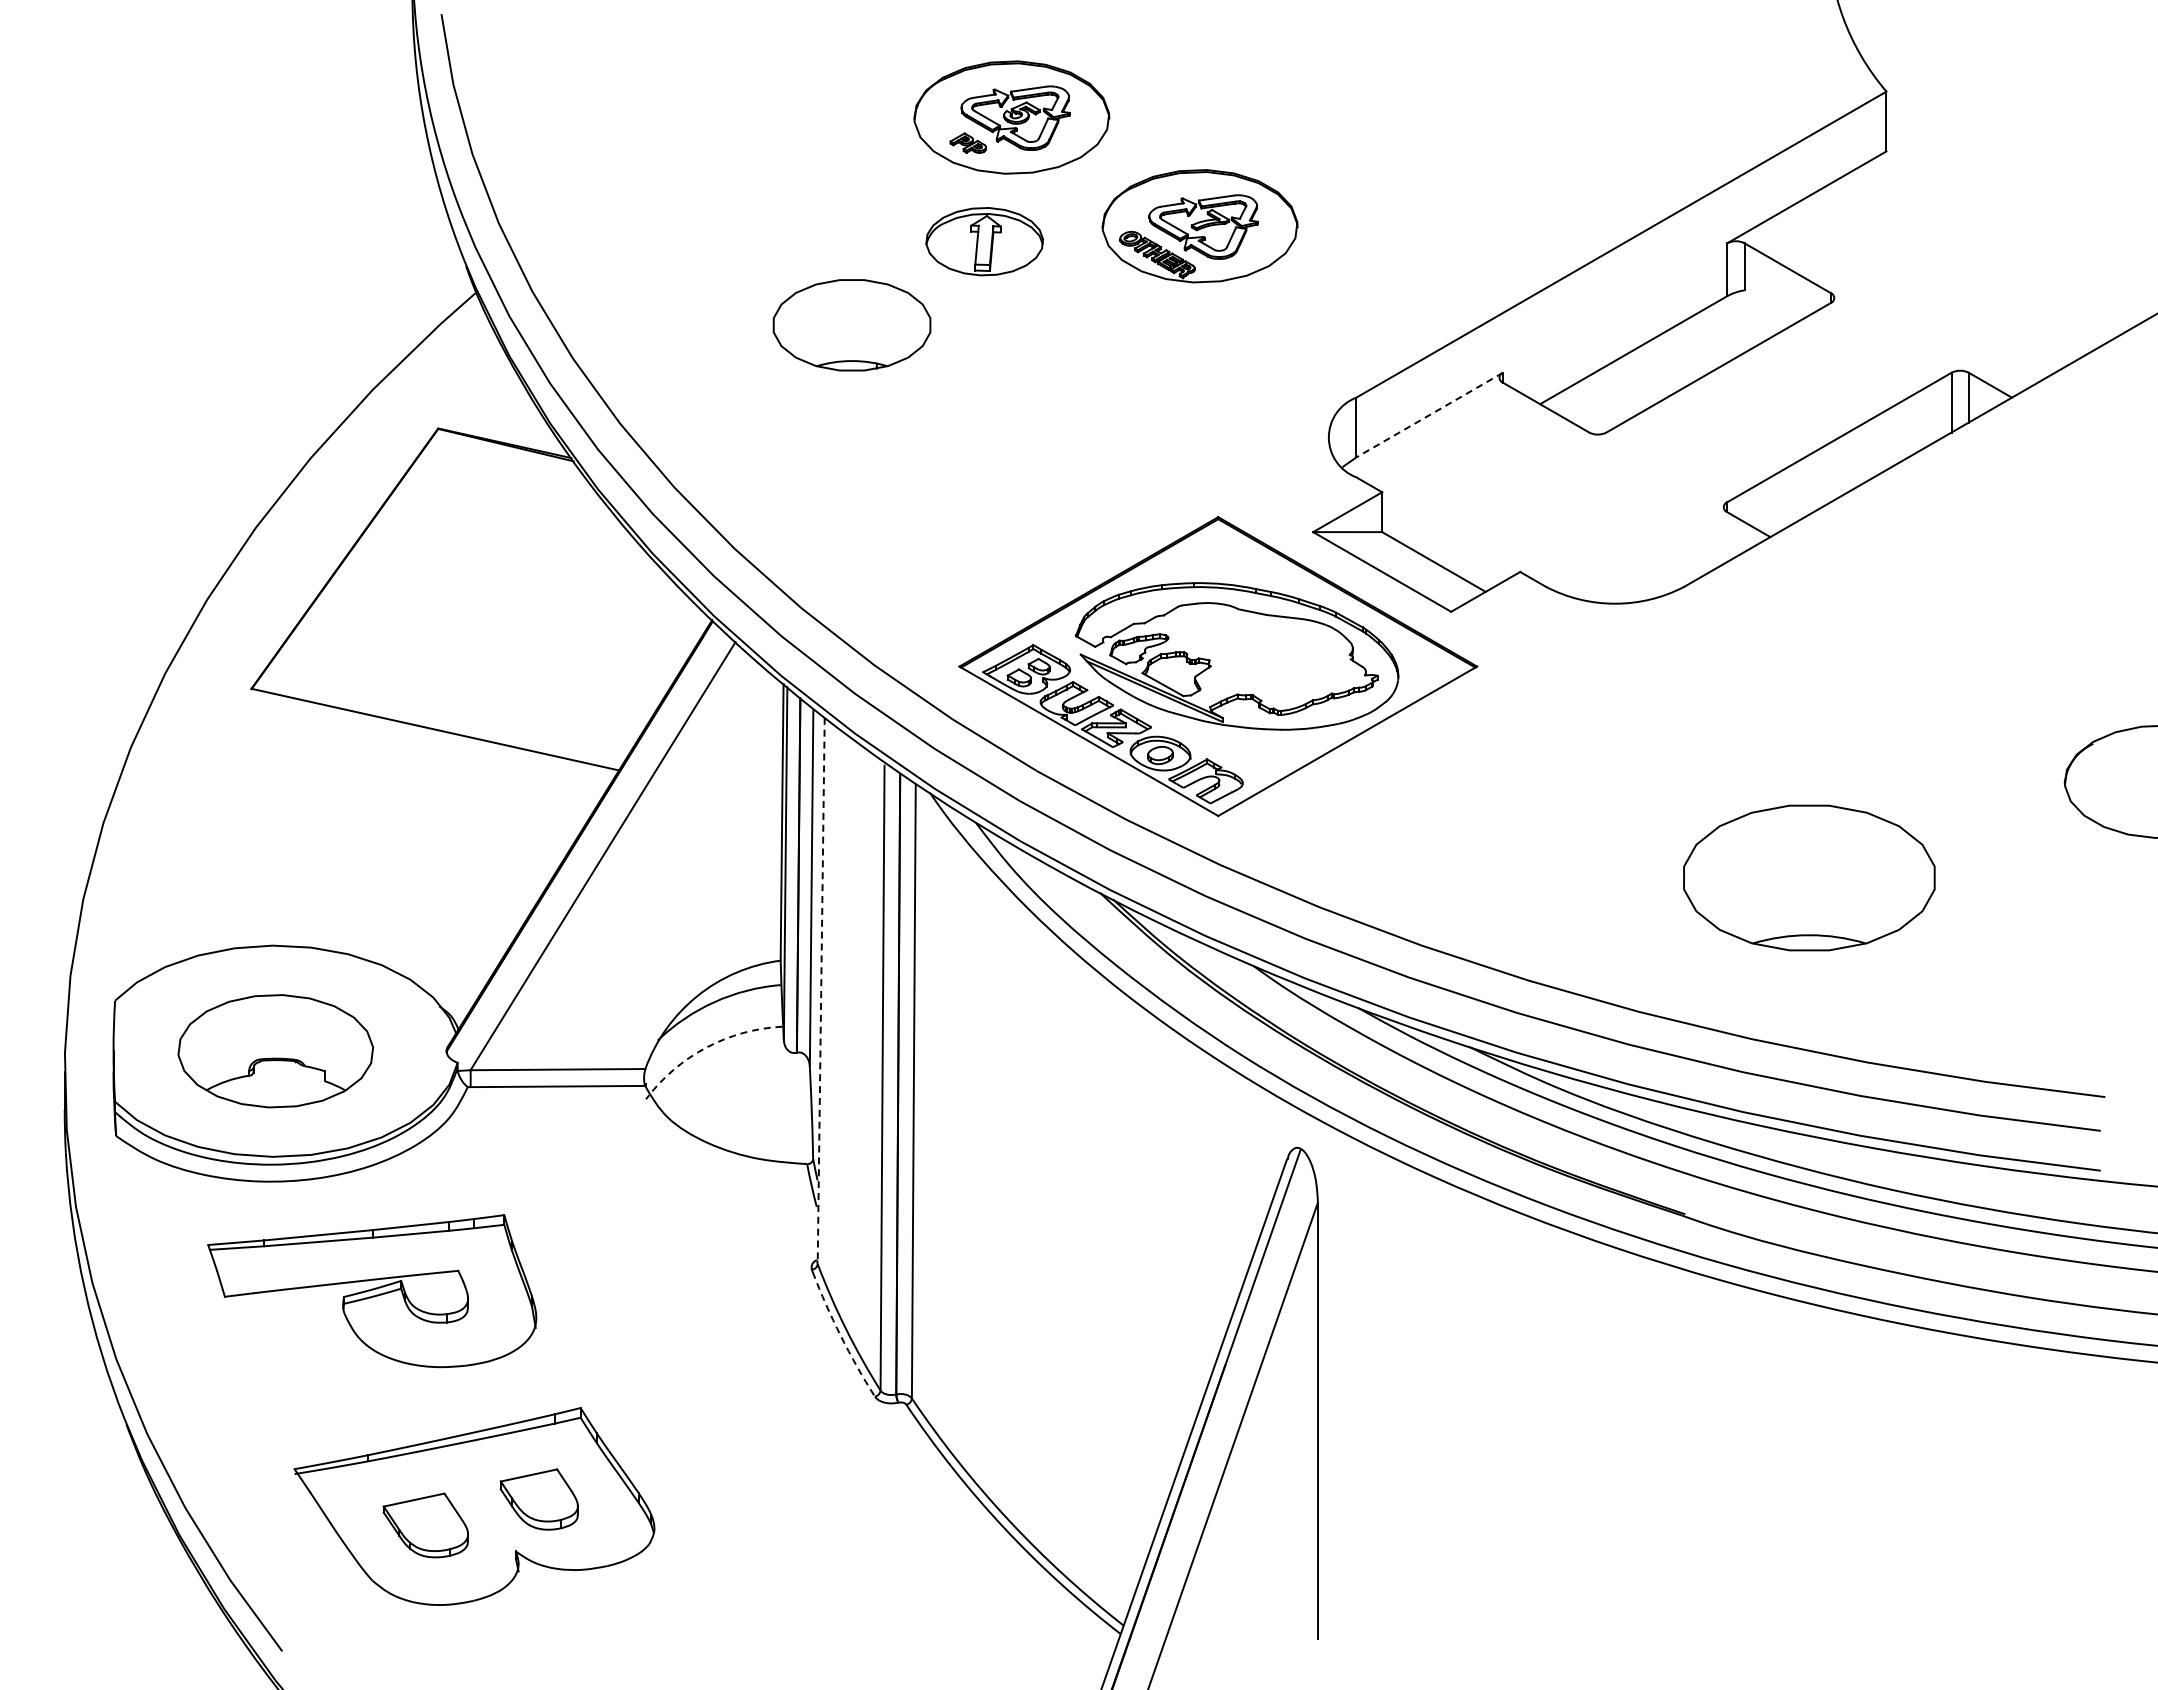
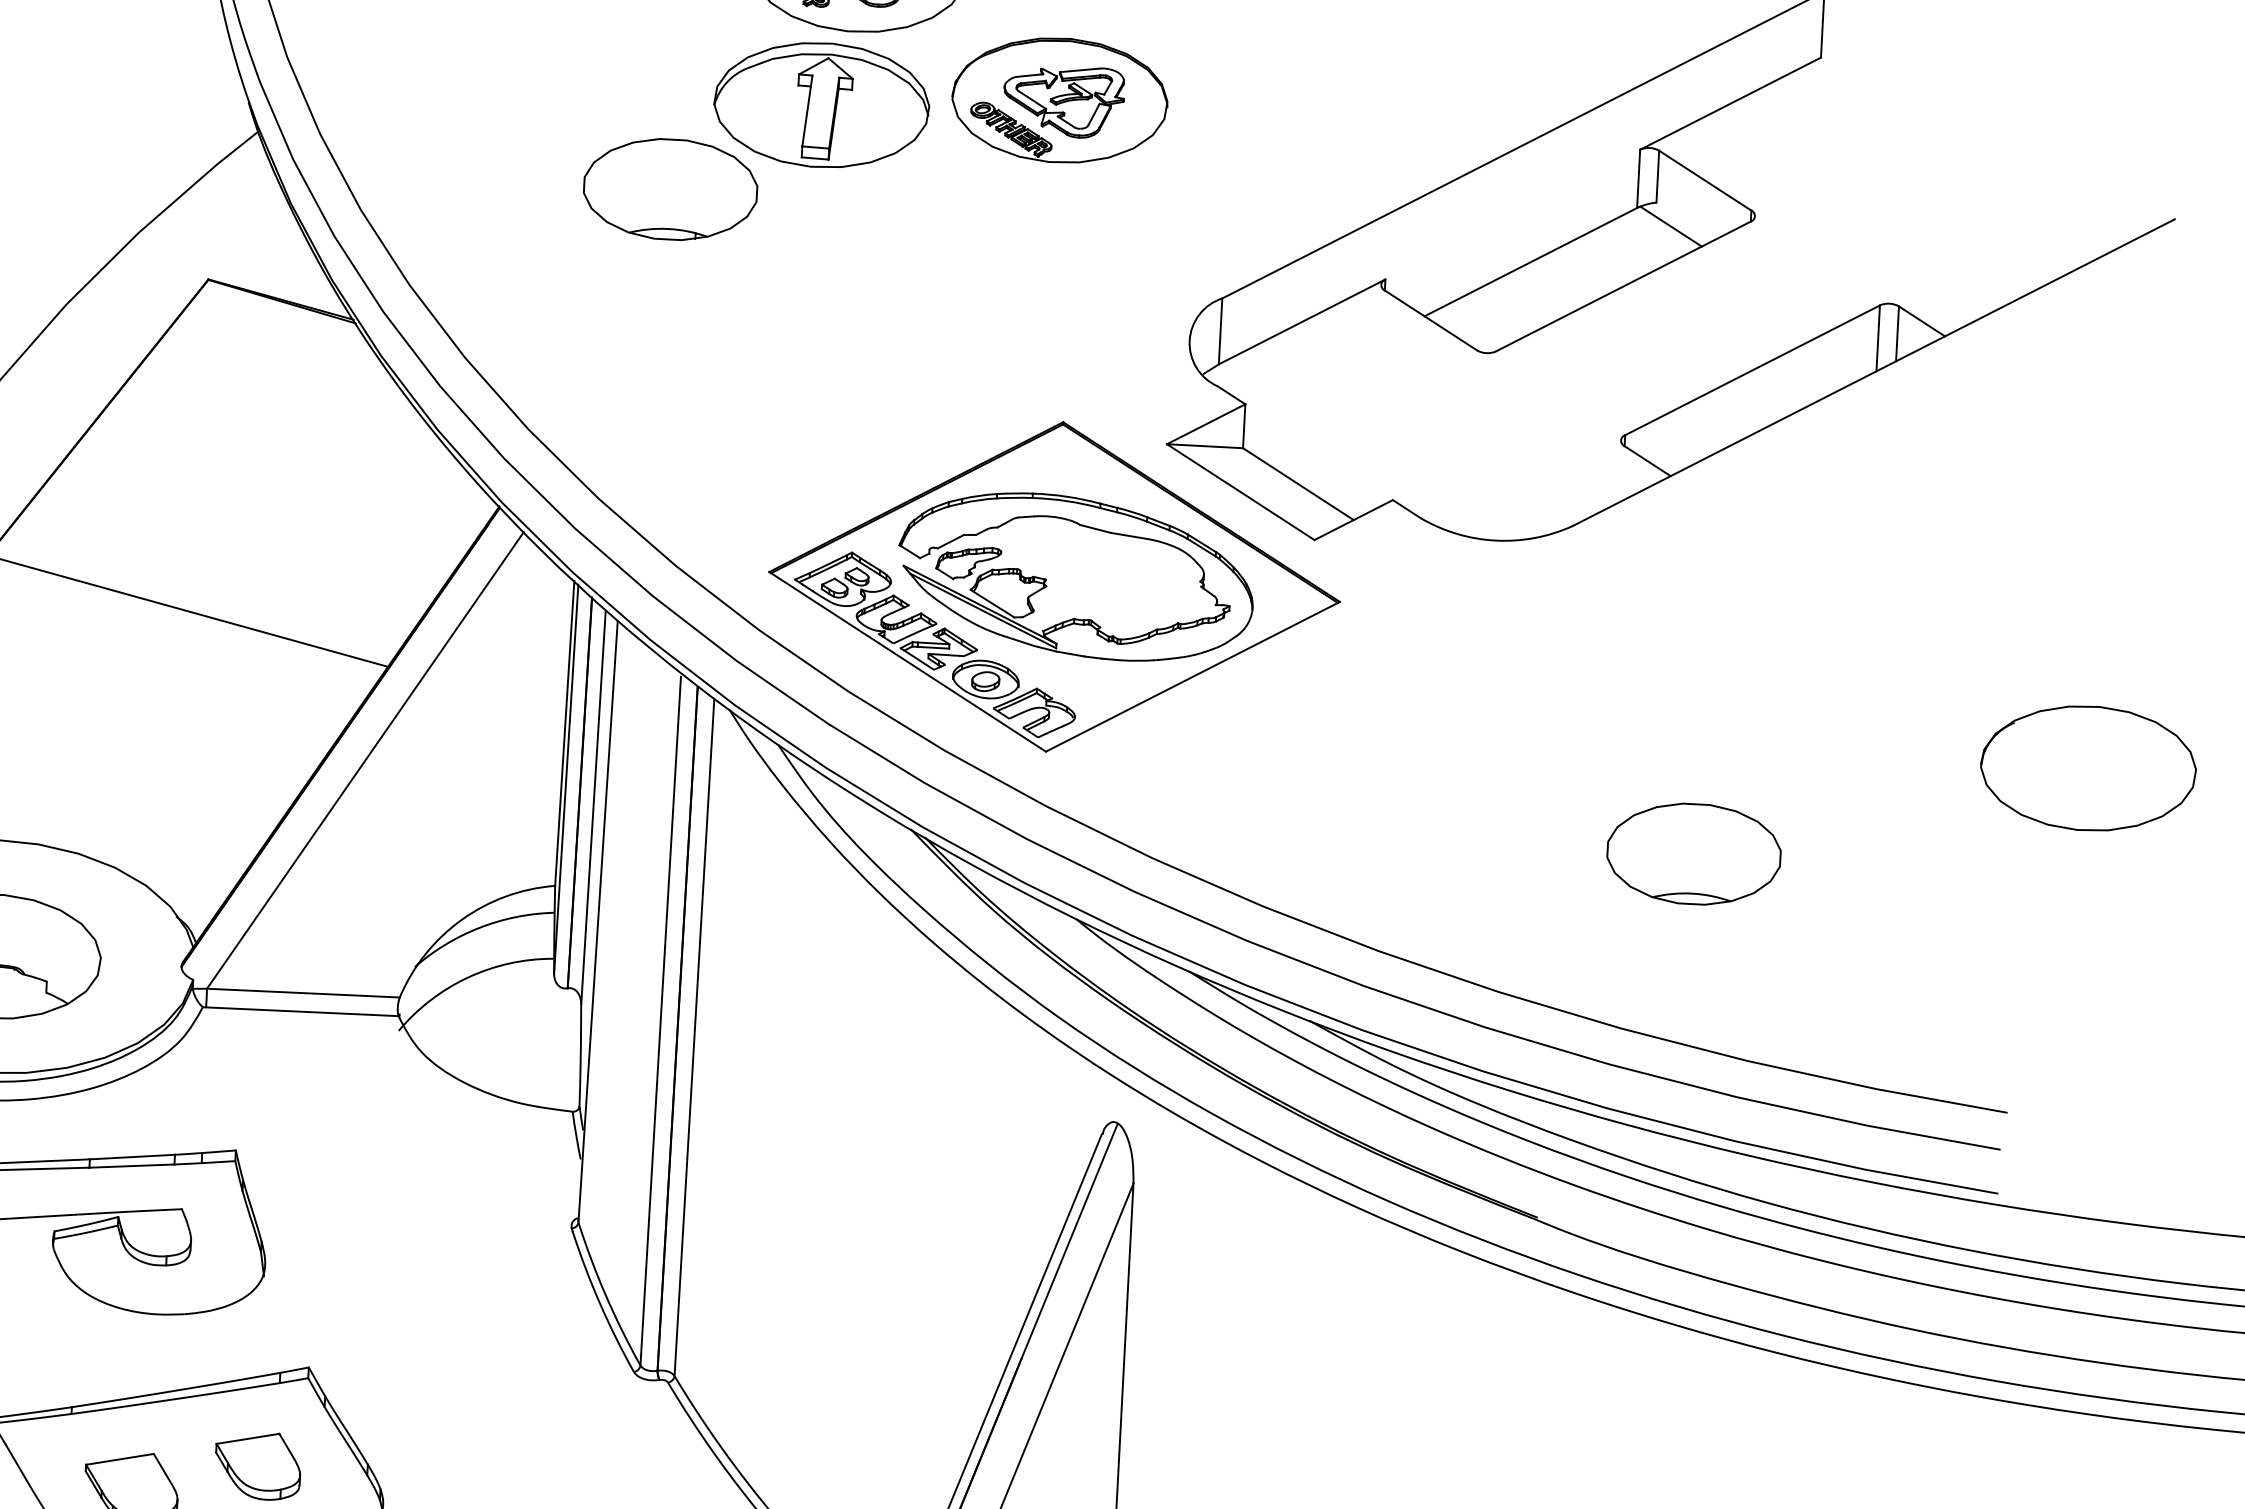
part: (984, 241) -> (821, 104), size x1.67
line: (1758, 310) -> (1670, 225), added
line: (1429, 415) -> (1301, 322), dashed -> solid
part: (1809, 877) -> (1694, 853), size x0.62
line: (821, 991) -> (598, 922), dashed -> solid
arc: (706, 1047) -> (468, 977), dashed -> solid
arc: (840, 1335) -> (599, 1302), dashed -> solid

